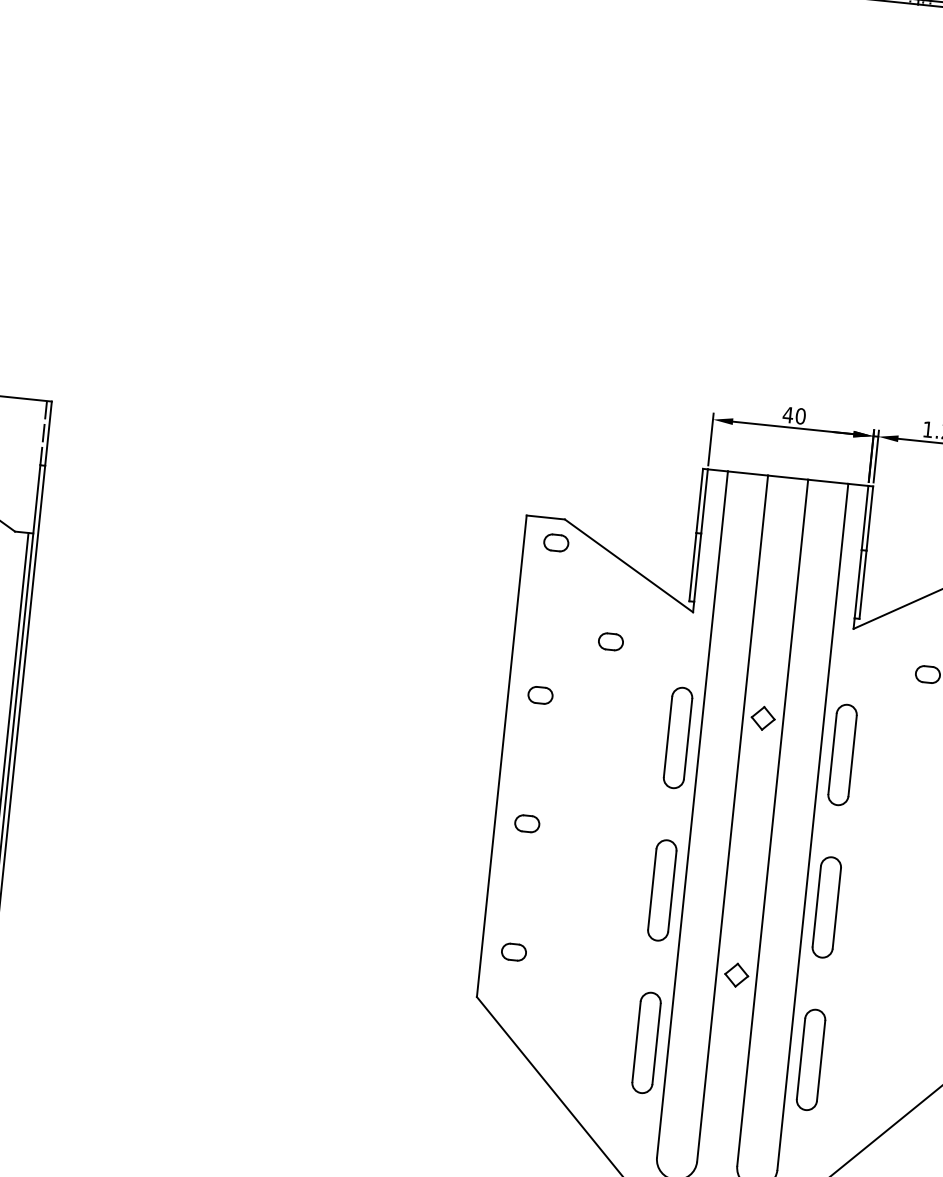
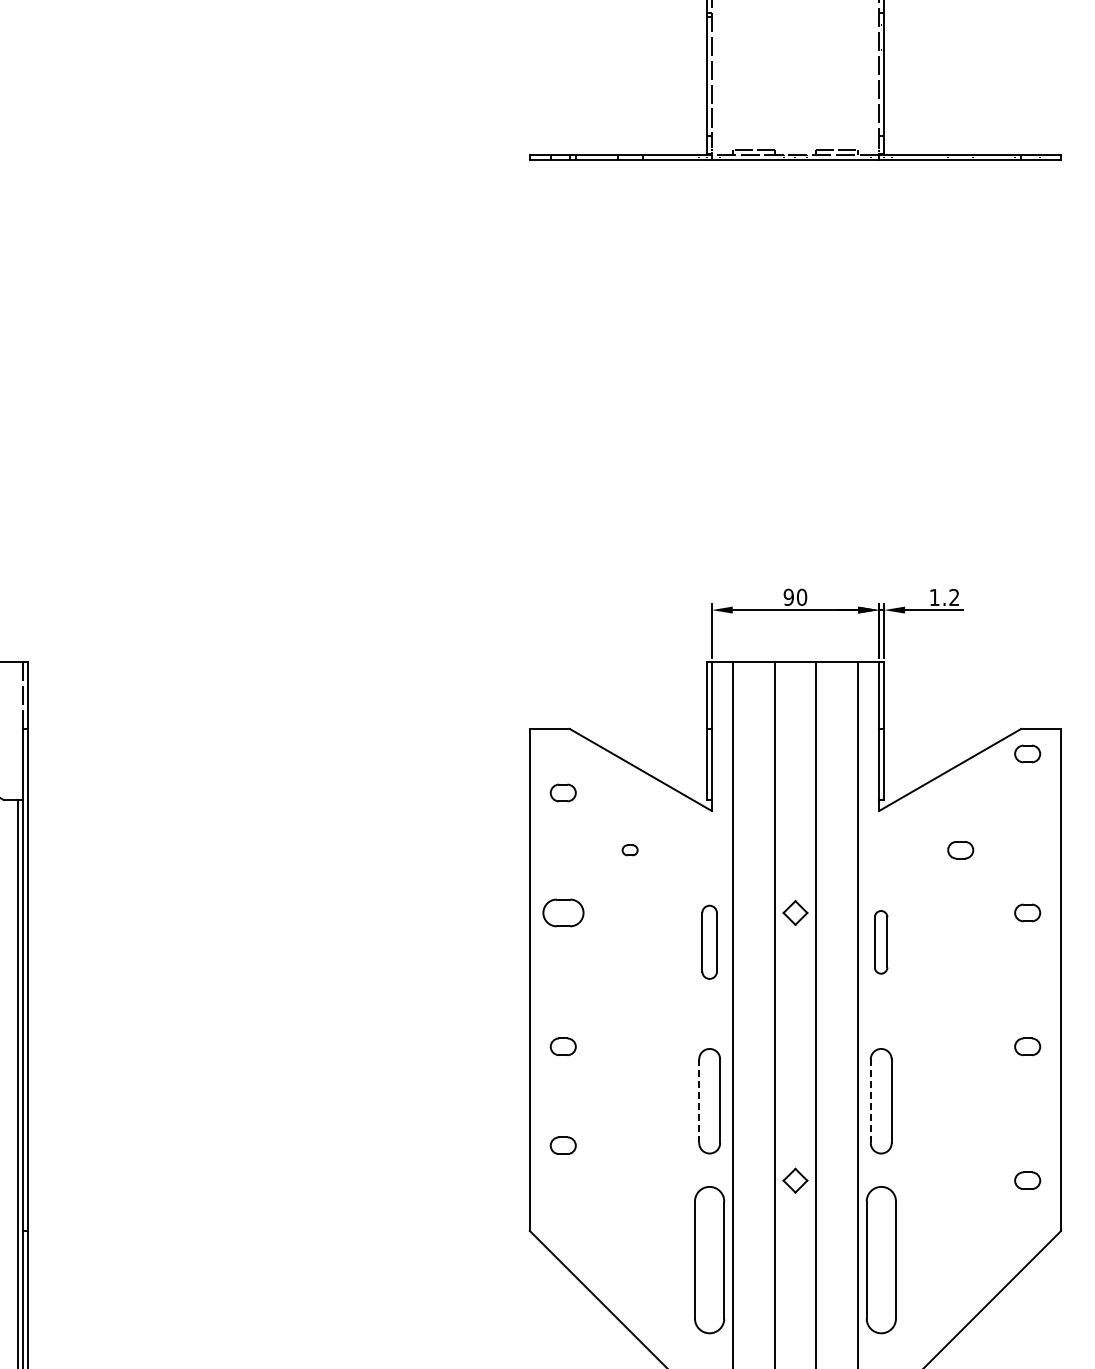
text: (787, 414) -> (788, 596), 40 -> 90
part: (555, 542) -> (562, 792), moved
part: (610, 642) -> (629, 850), size x0.6
part: (539, 694) -> (562, 912), size x1.6
part: (677, 738) -> (709, 942), size x0.7
part: (841, 755) -> (880, 942), size x0.6
line: (652, 889) -> (699, 1101), solid -> dashed
line: (816, 906) -> (870, 1101), solid -> dashed
part: (513, 951) -> (562, 1145), moved
part: (646, 1043) -> (709, 1260), size x1.4
part: (810, 1060) -> (880, 1260), size x1.4

